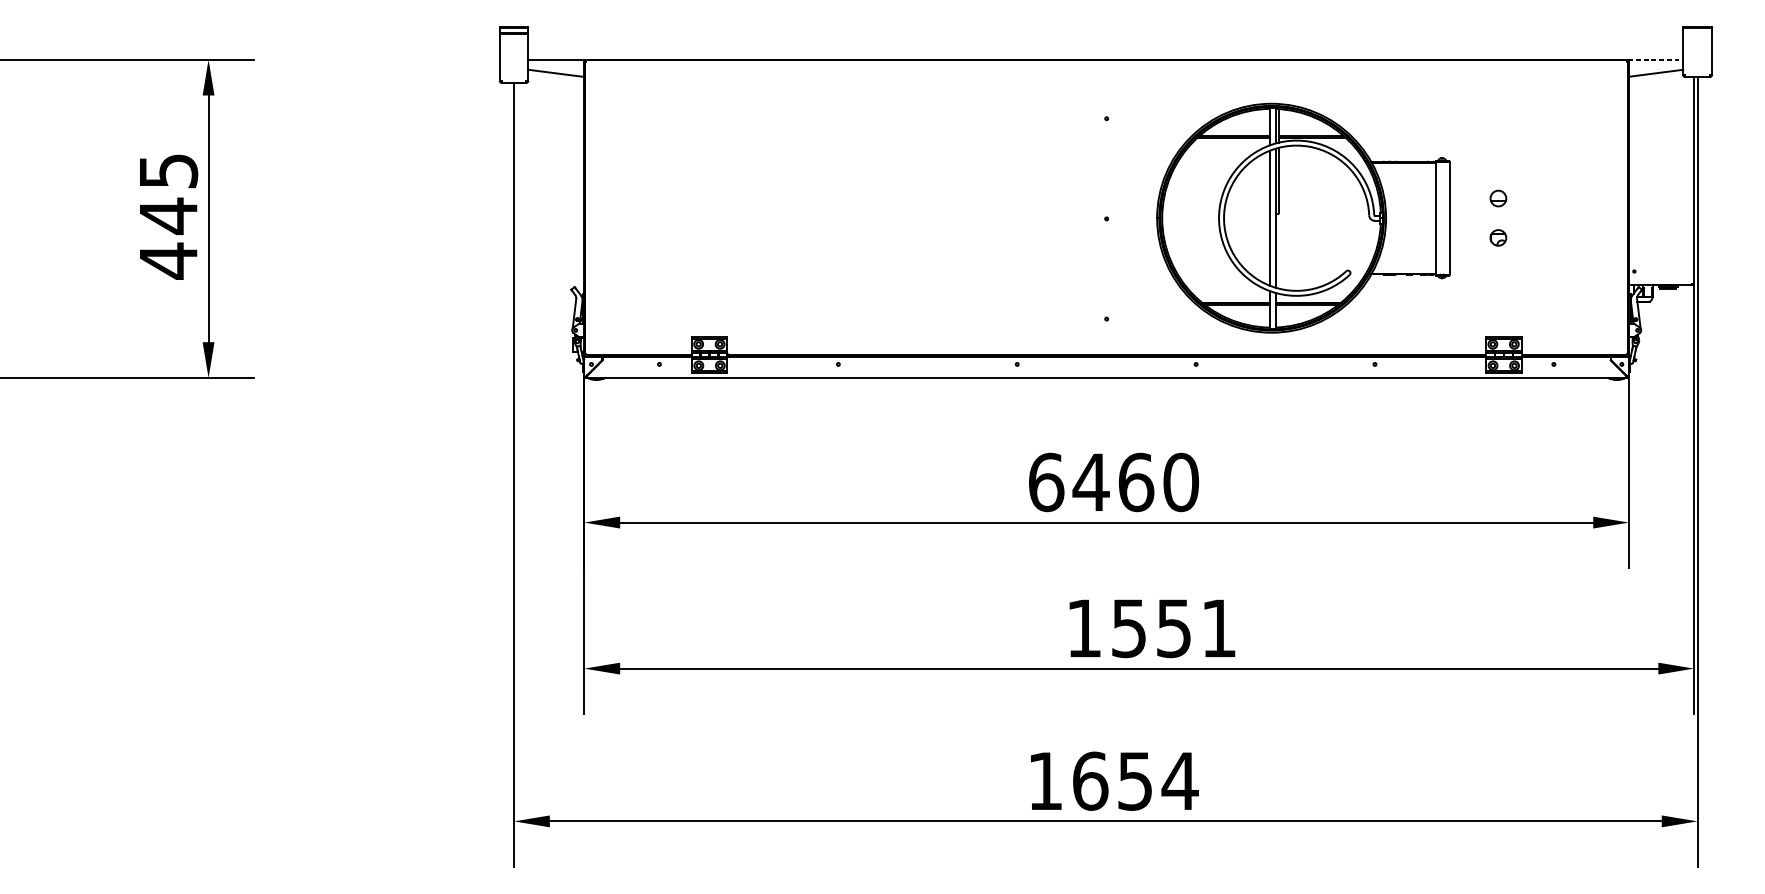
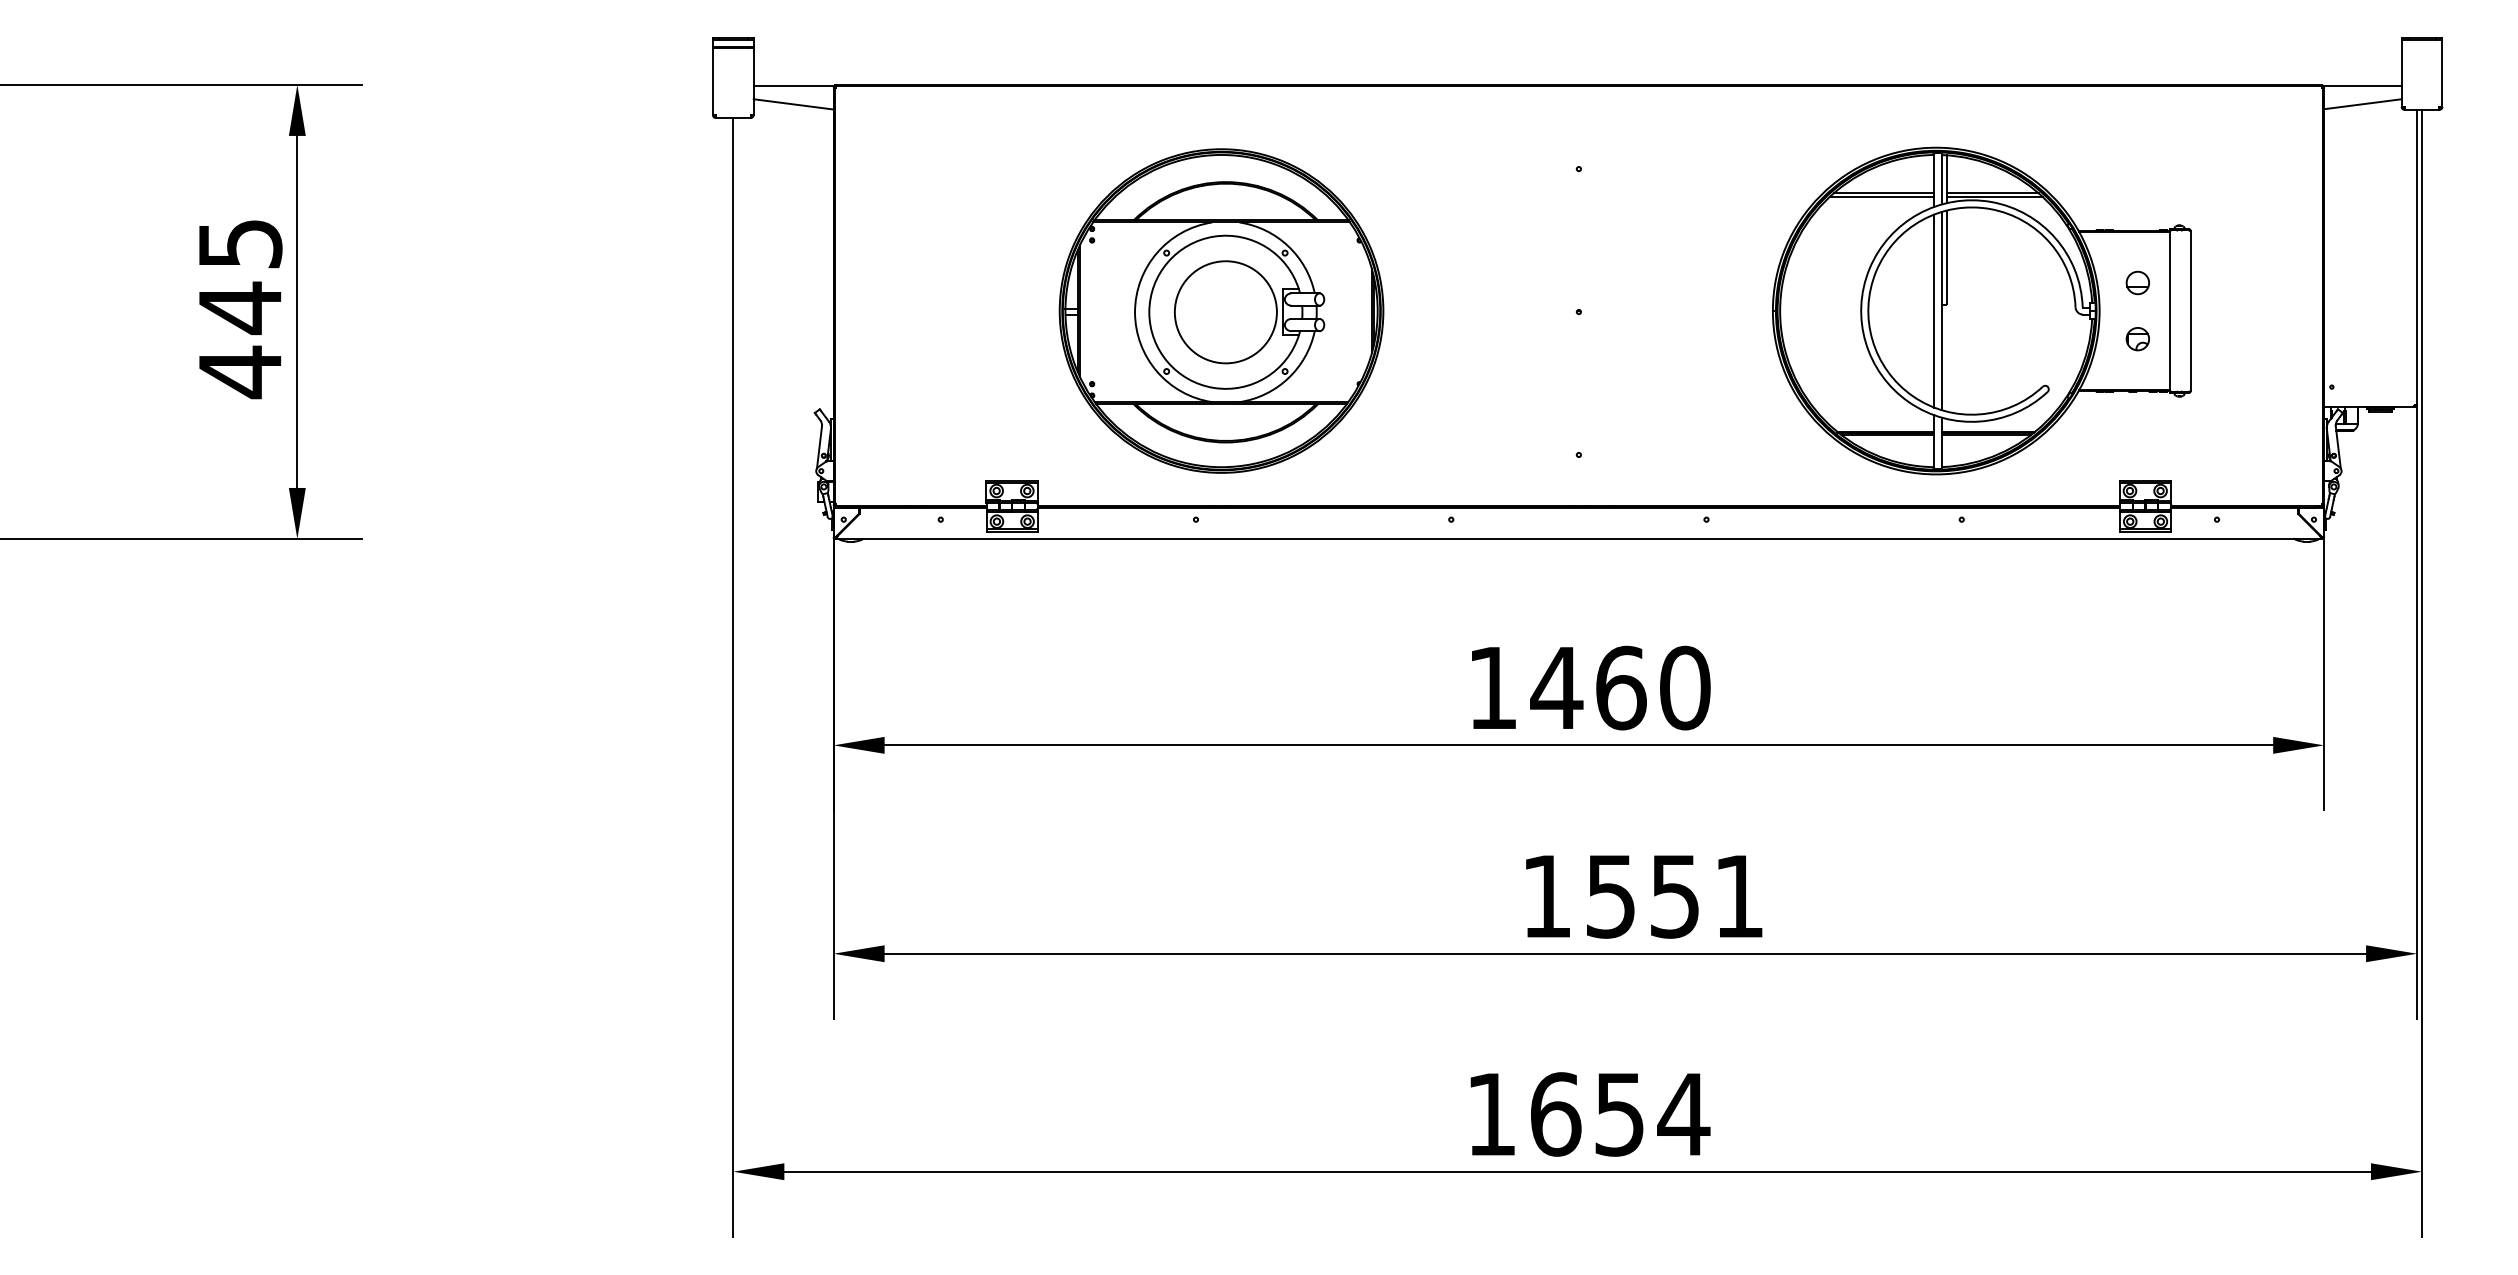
line: (1655, 60) -> (2362, 85), dashed -> solid
part: (856, 217) -> (1221, 310), added
part: (1303, 217) -> (1981, 310), moved
text: (1046, 482) -> (1493, 687), 6460 -> 1460

